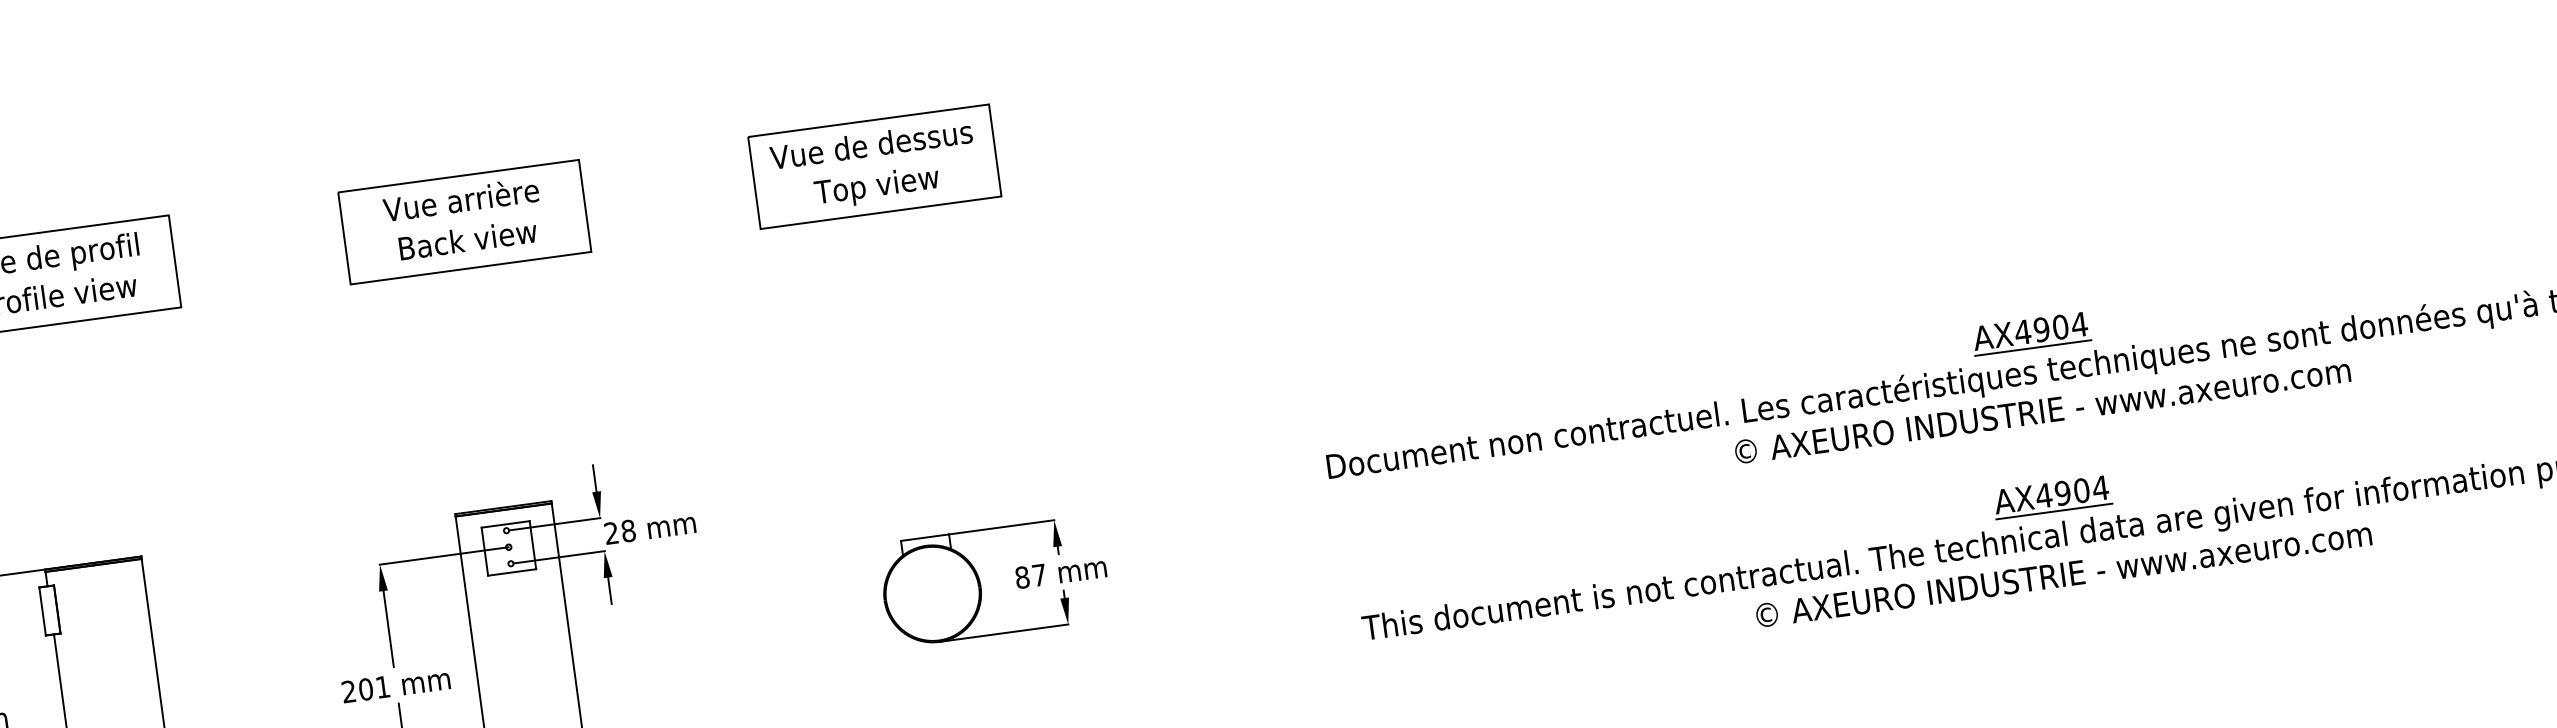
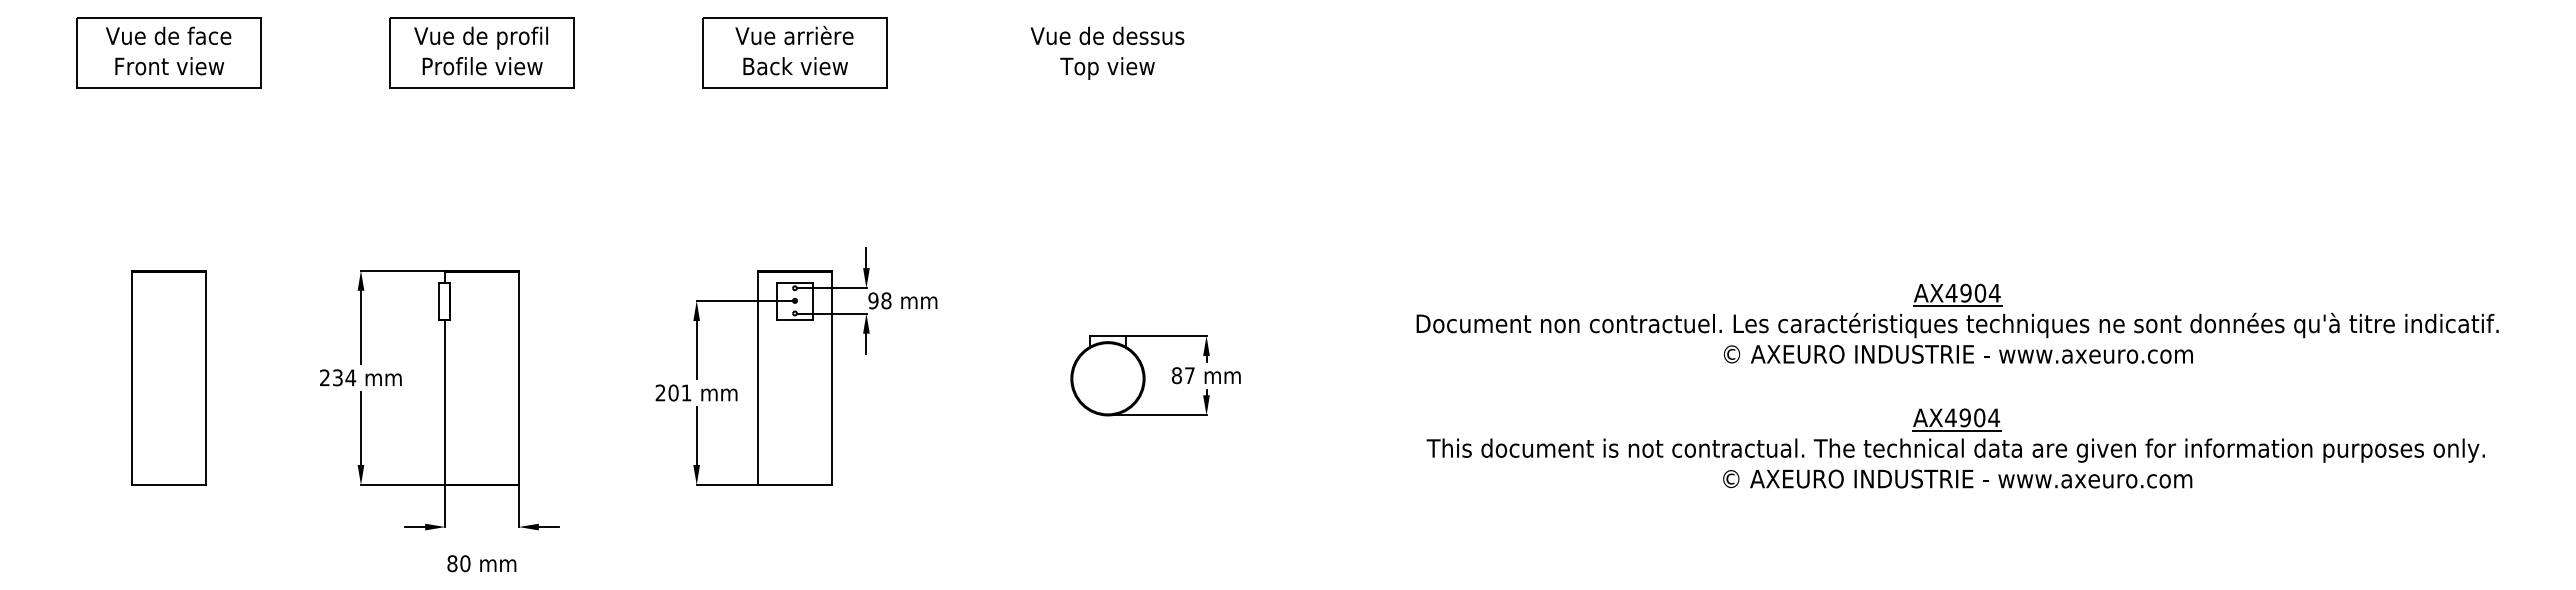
part: (874, 166) -> (1107, 52), removed
text: (611, 532) -> (873, 300), 28 -> 98

